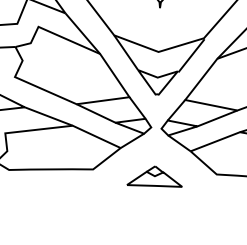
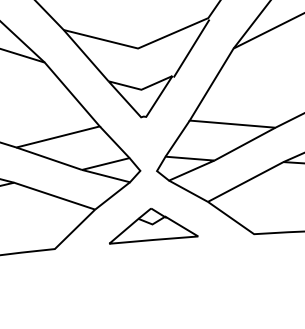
part: (154, 176) -> (151, 224), moved

